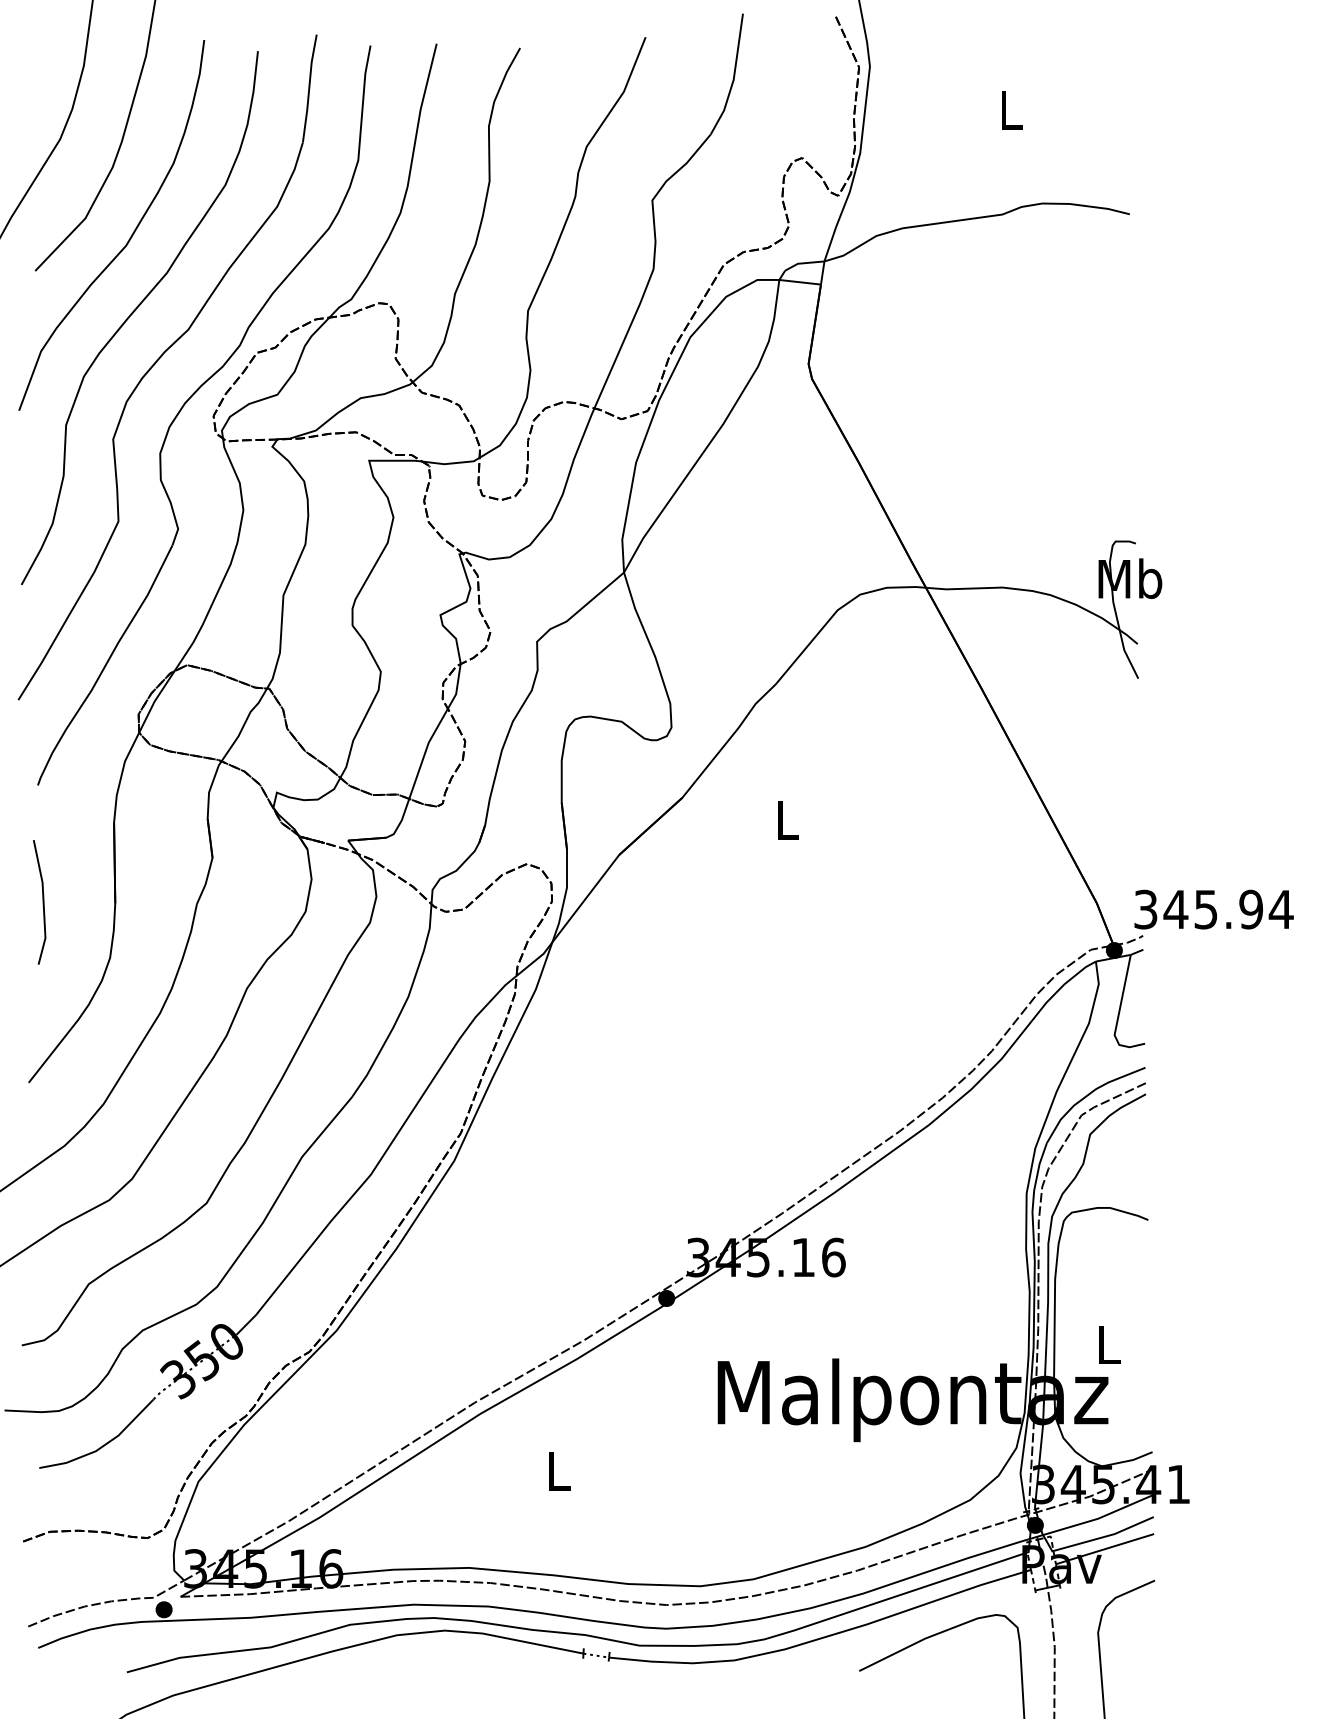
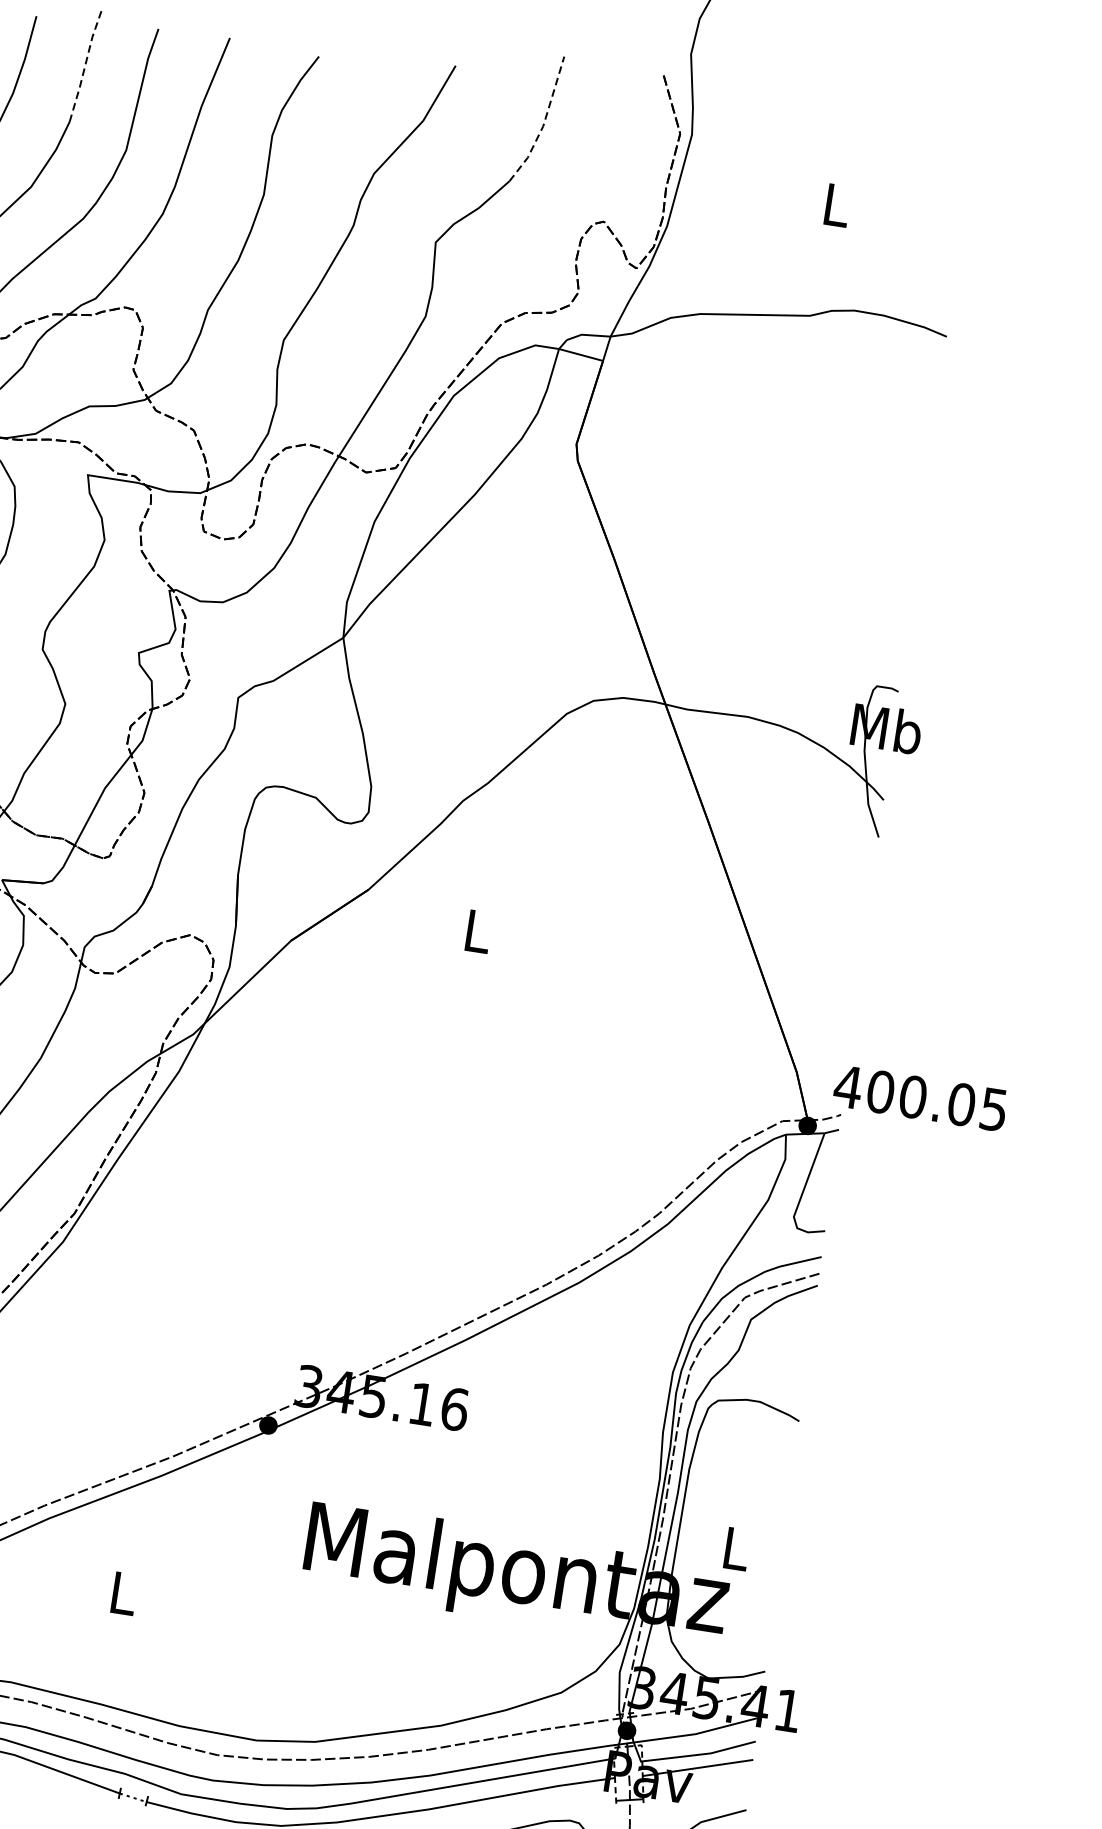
line: (733, 77) -> (543, 123), solid -> dashed
line: (309, 88) -> (85, 64), solid -> dashed
text: (1213, 909) -> (921, 1098), 345.94 -> 400.05

